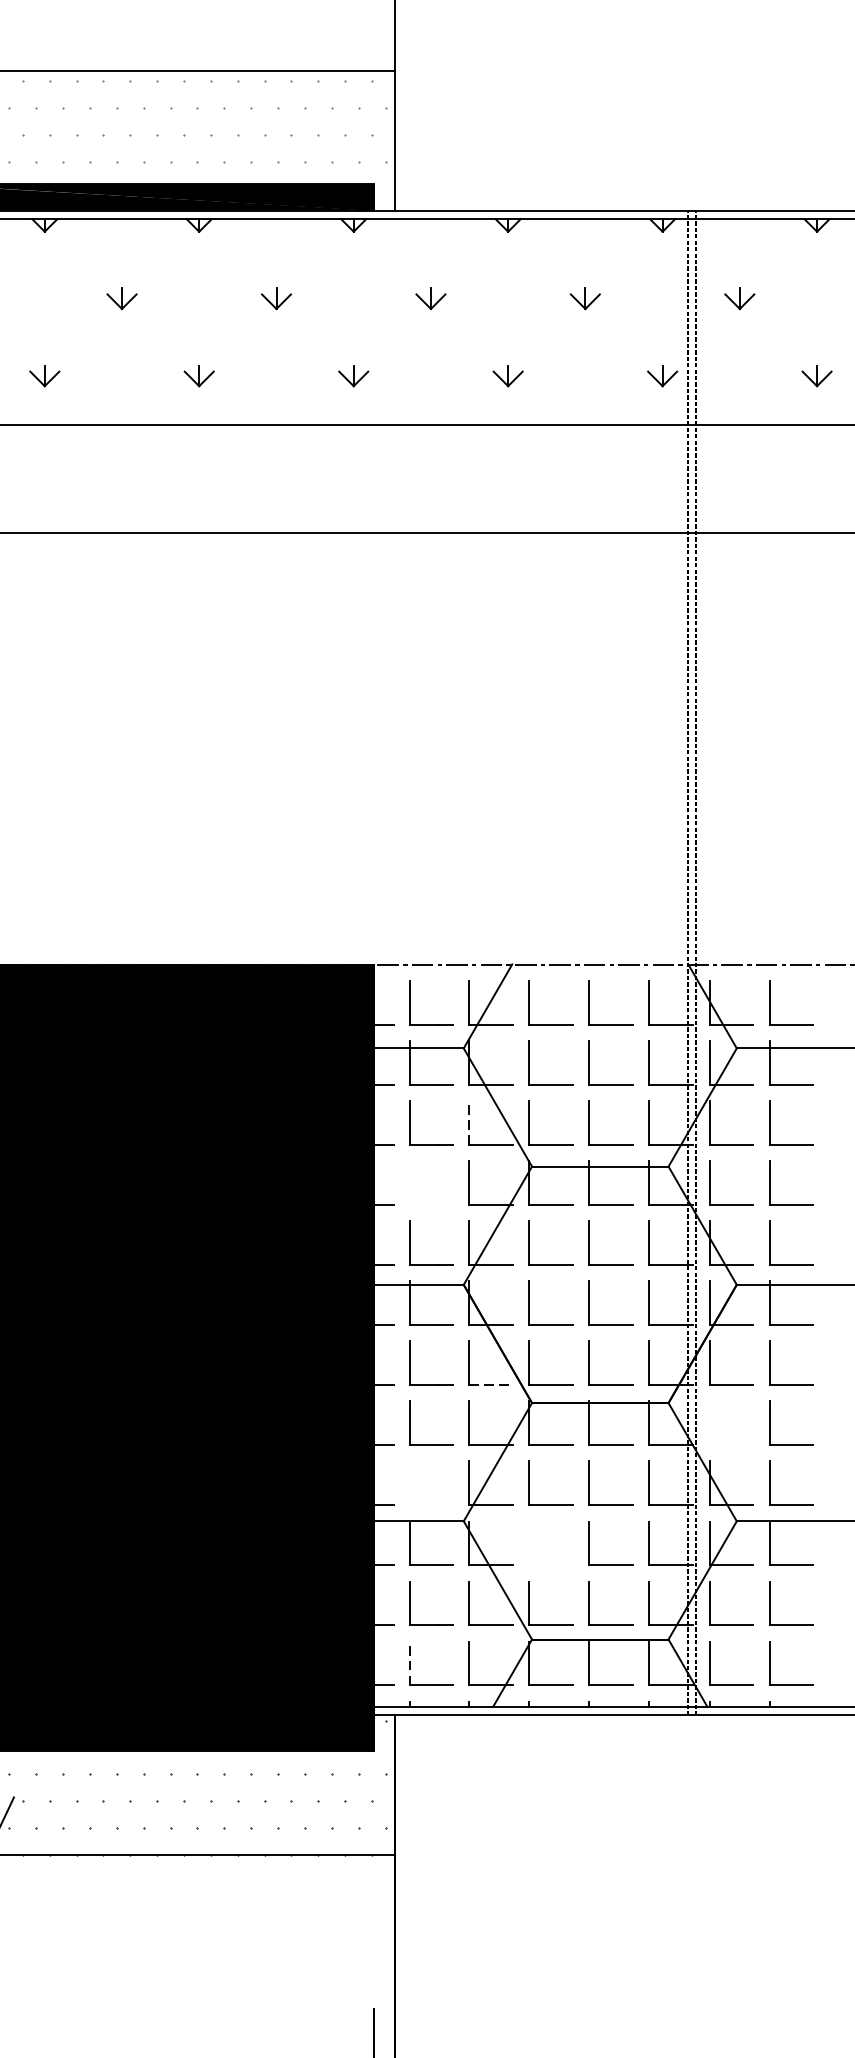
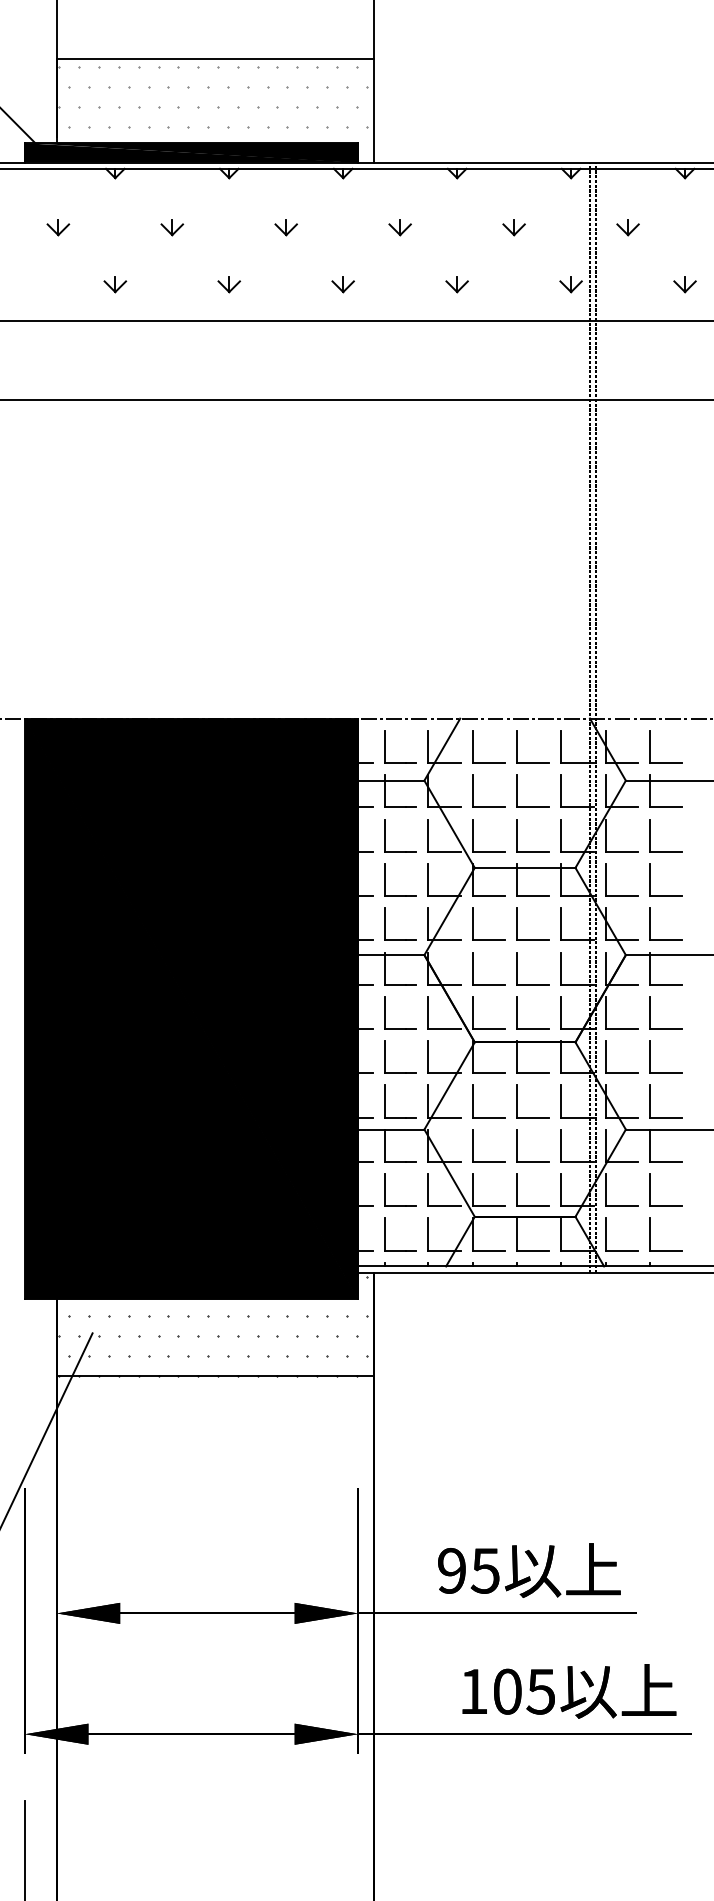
line: (469, 1122) -> (428, 835), dashed -> solid
part: (411, 1182) -> (385, 879), added
line: (492, 1385) -> (445, 1029), dashed -> solid
part: (710, 1422) -> (606, 1056), added
part: (411, 1483) -> (385, 1101), added
part: (530, 1542) -> (473, 1145), added
line: (409, 1663) -> (384, 1234), dashed -> solid

